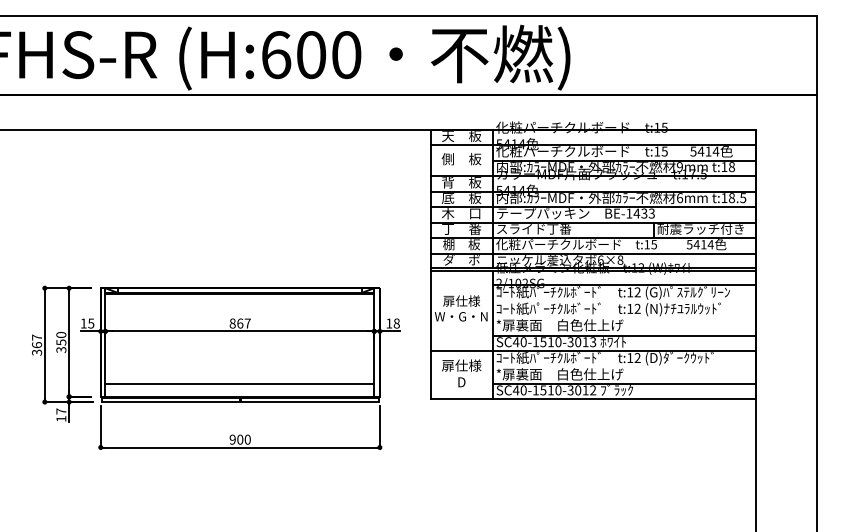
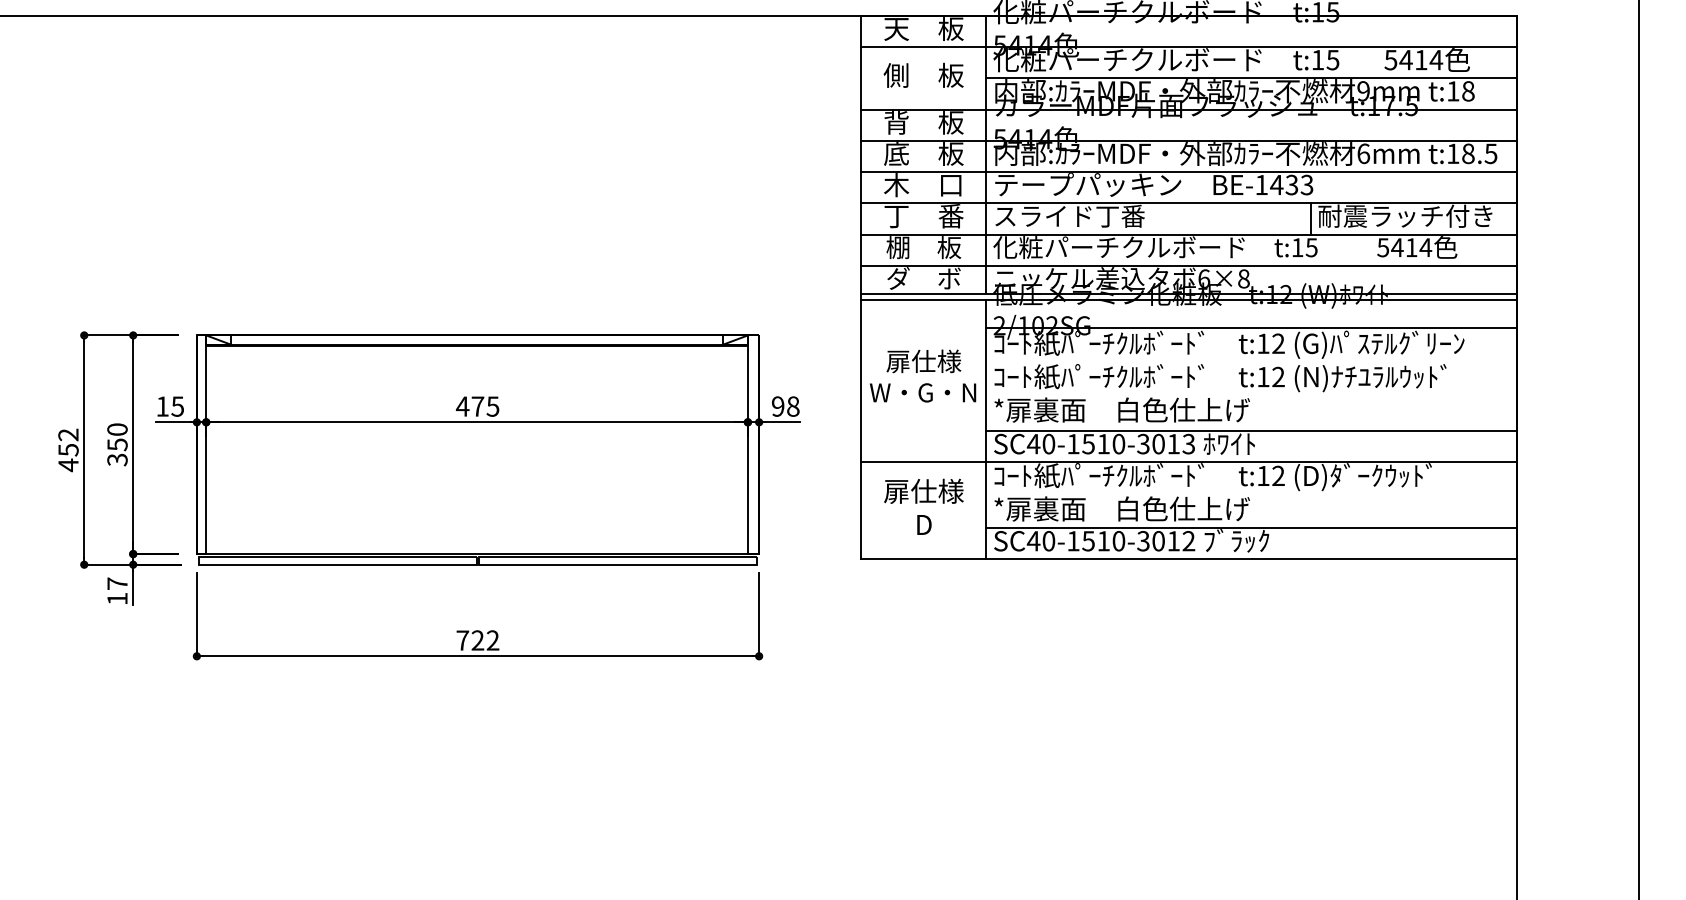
text: (239, 323) -> (476, 406), 867 -> 475
text: (389, 323) -> (778, 406), 18 -> 98
text: (37, 344) -> (69, 448), 367 -> 452
line: (239, 383) -> (476, 527), removed
text: (239, 439) -> (476, 640), 900 -> 722

